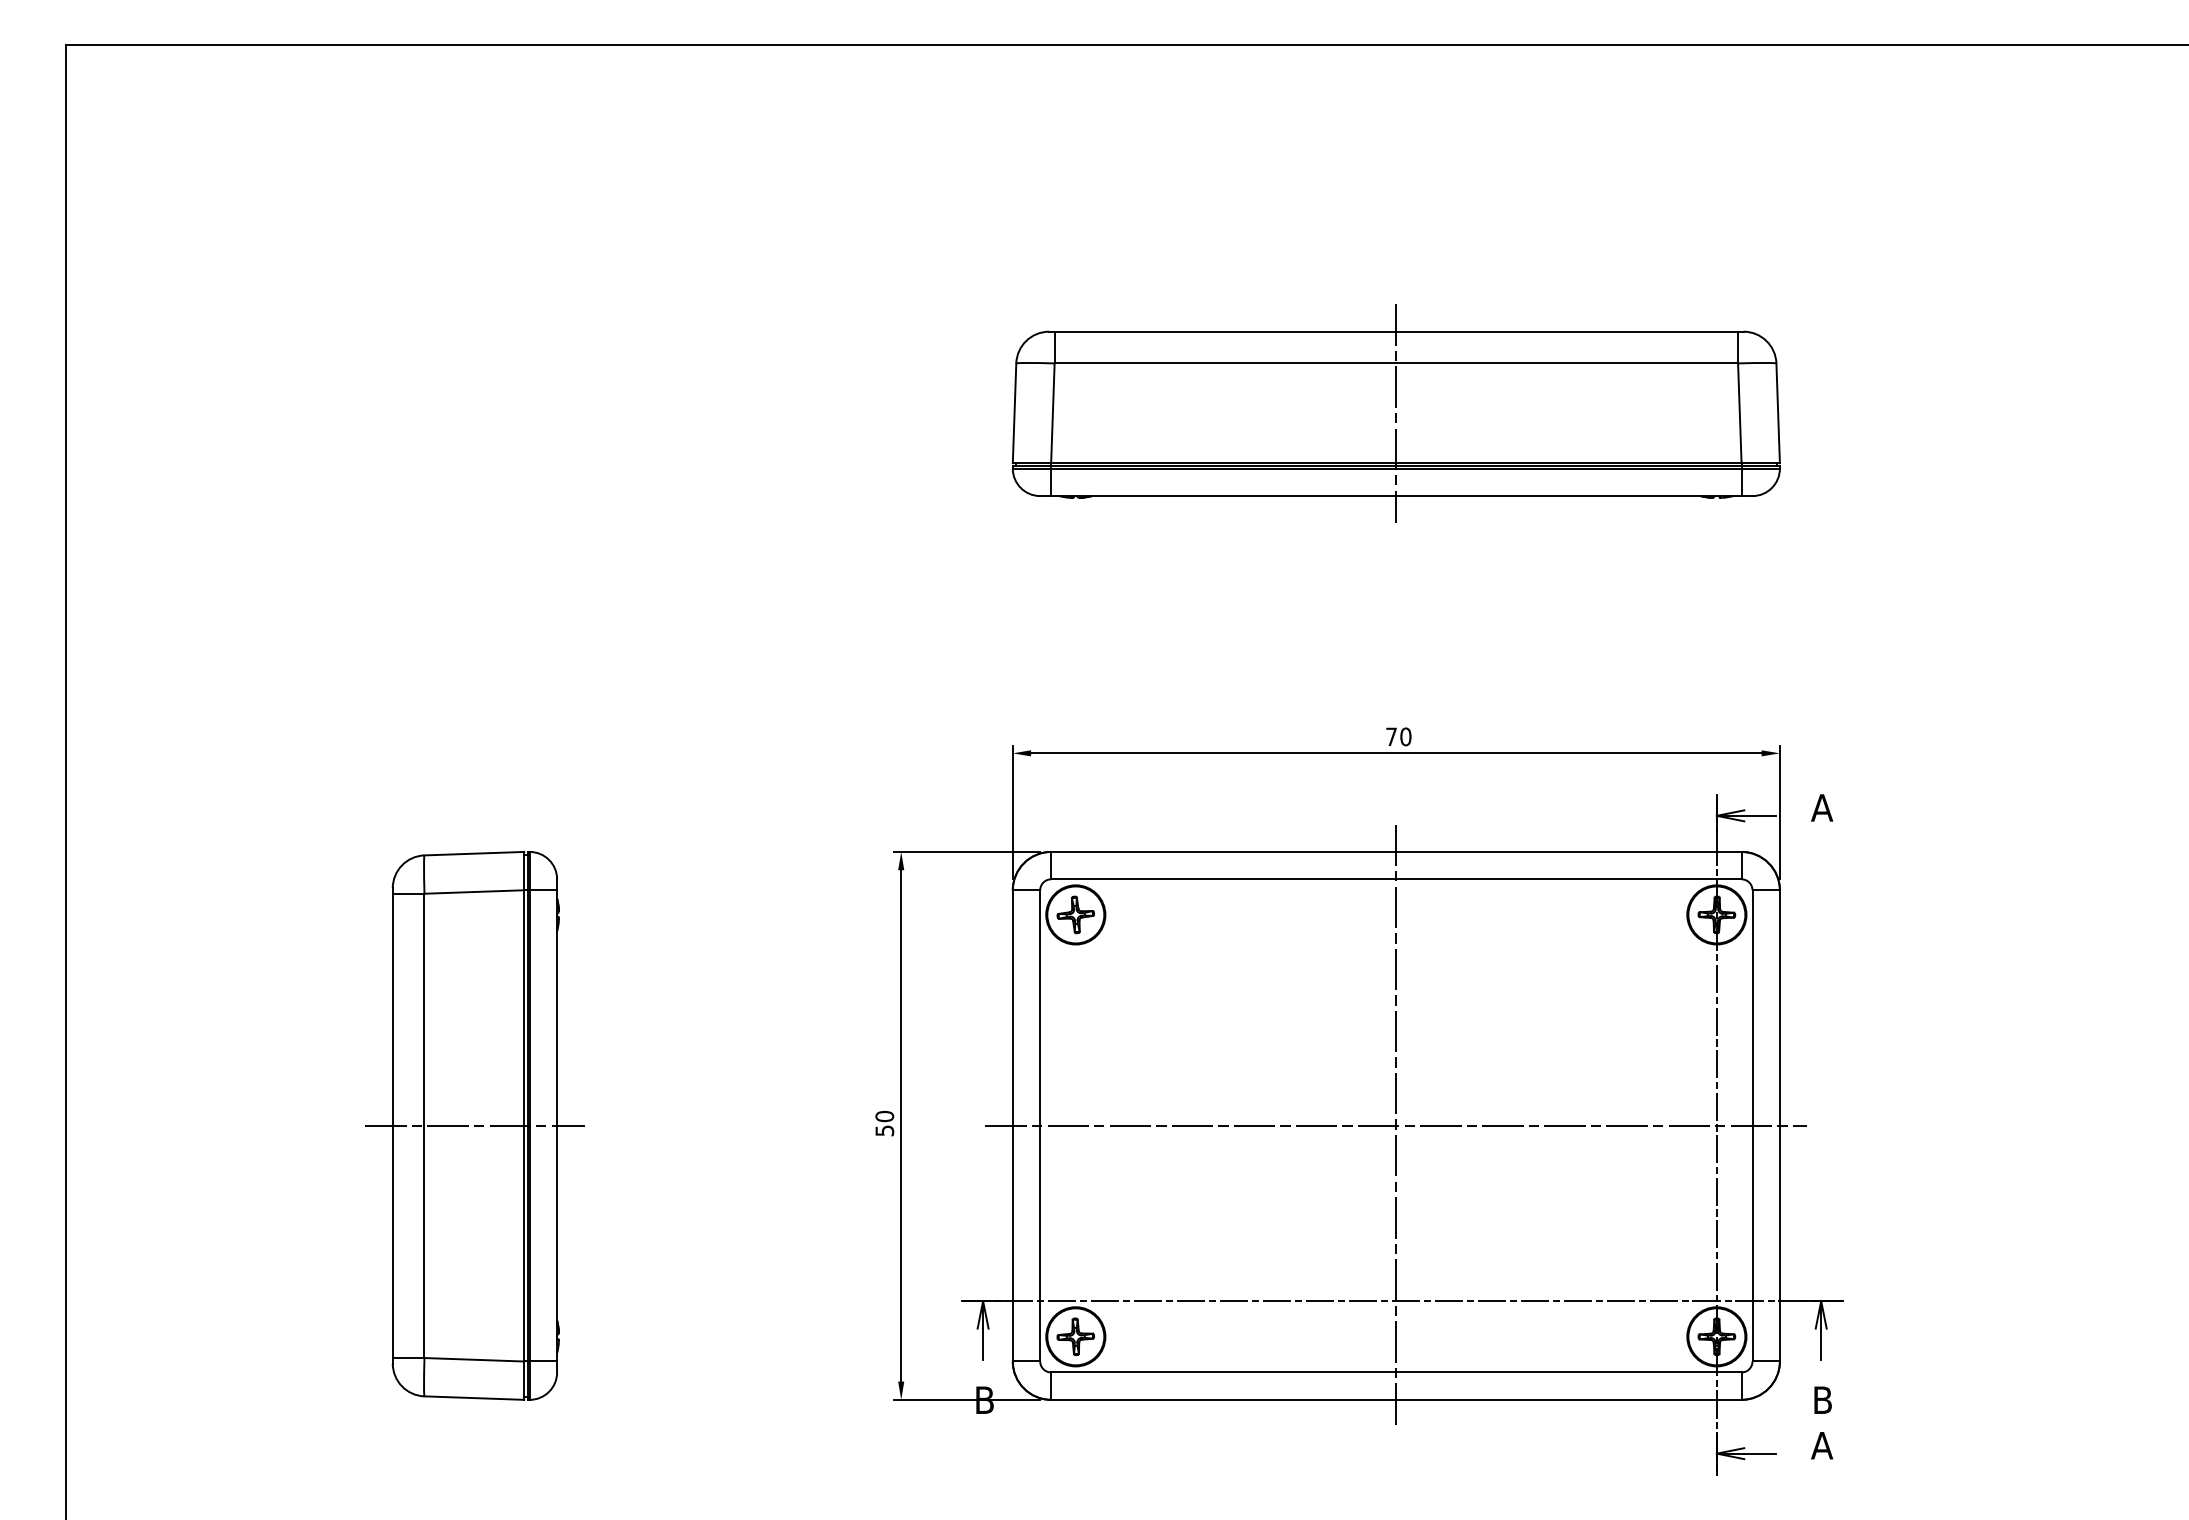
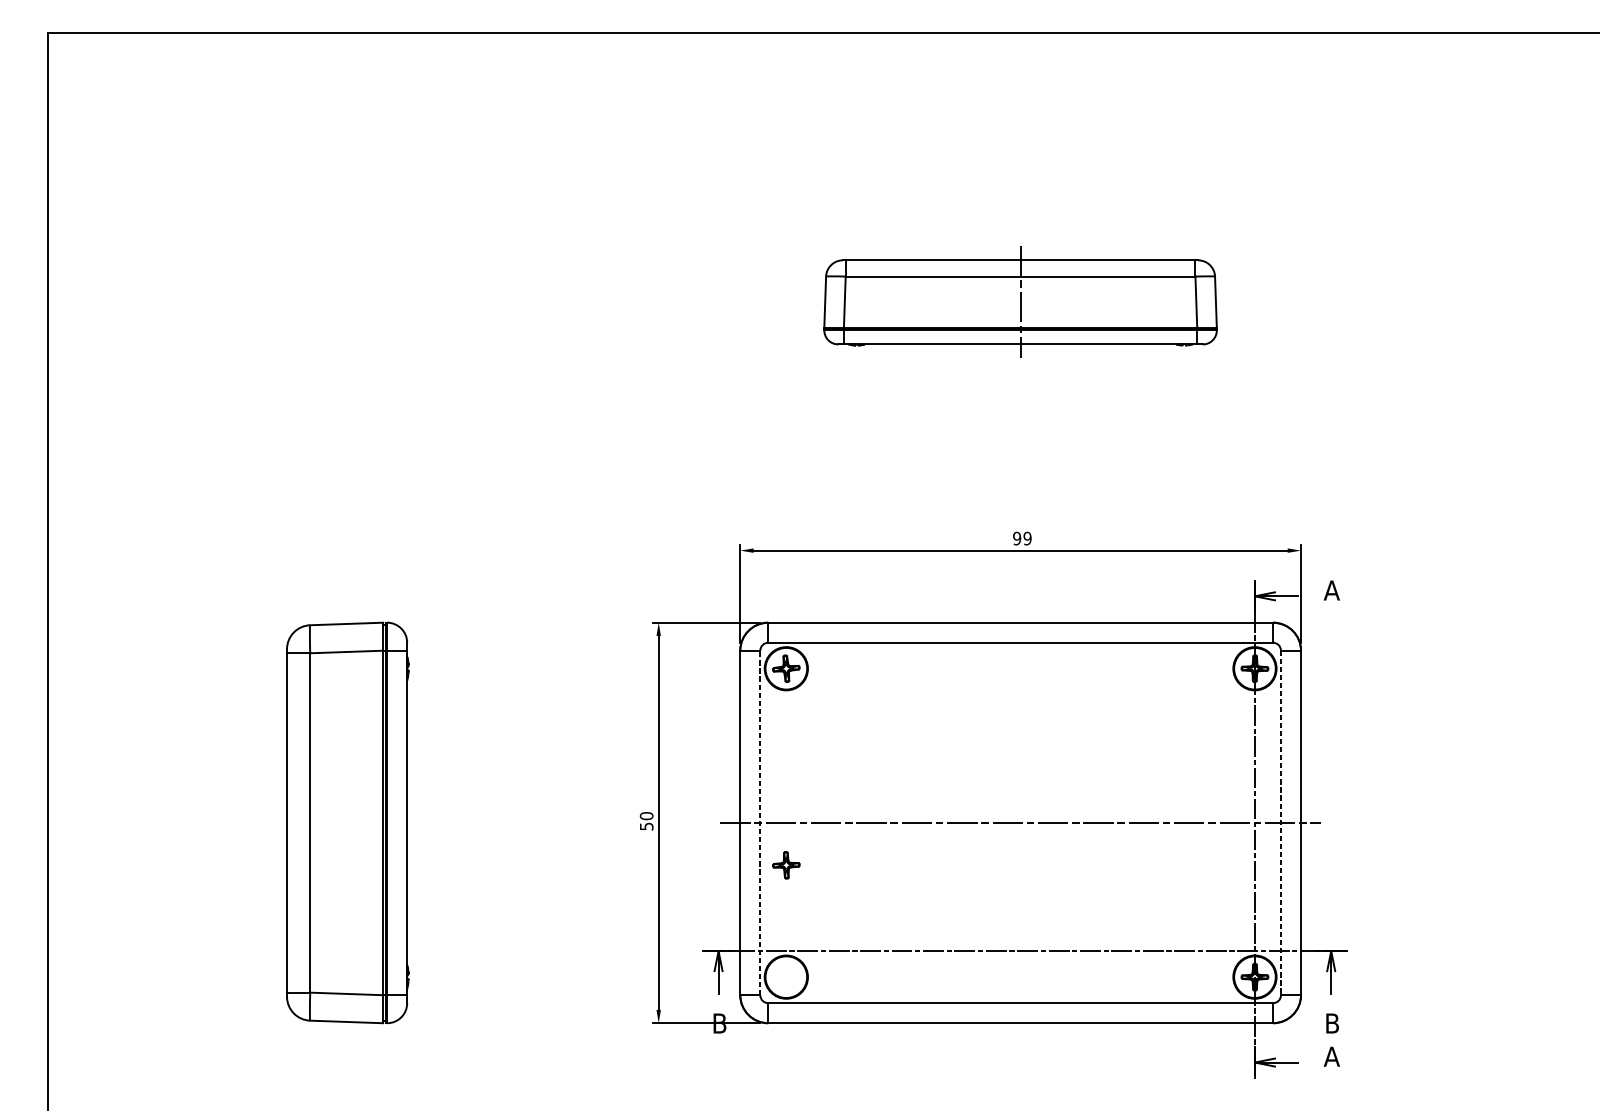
part: (1395, 413) -> (1020, 302), size x0.7
text: (1398, 736) -> (1022, 538), 70 -> 99
line: (474, 1125) -> (346, 822), removed
line: (1040, 1125) -> (760, 822), solid -> dashed
line: (1396, 1125) -> (1020, 822), removed
line: (1752, 1125) -> (1280, 822), solid -> dashed
part: (1075, 1336) -> (786, 865), moved

